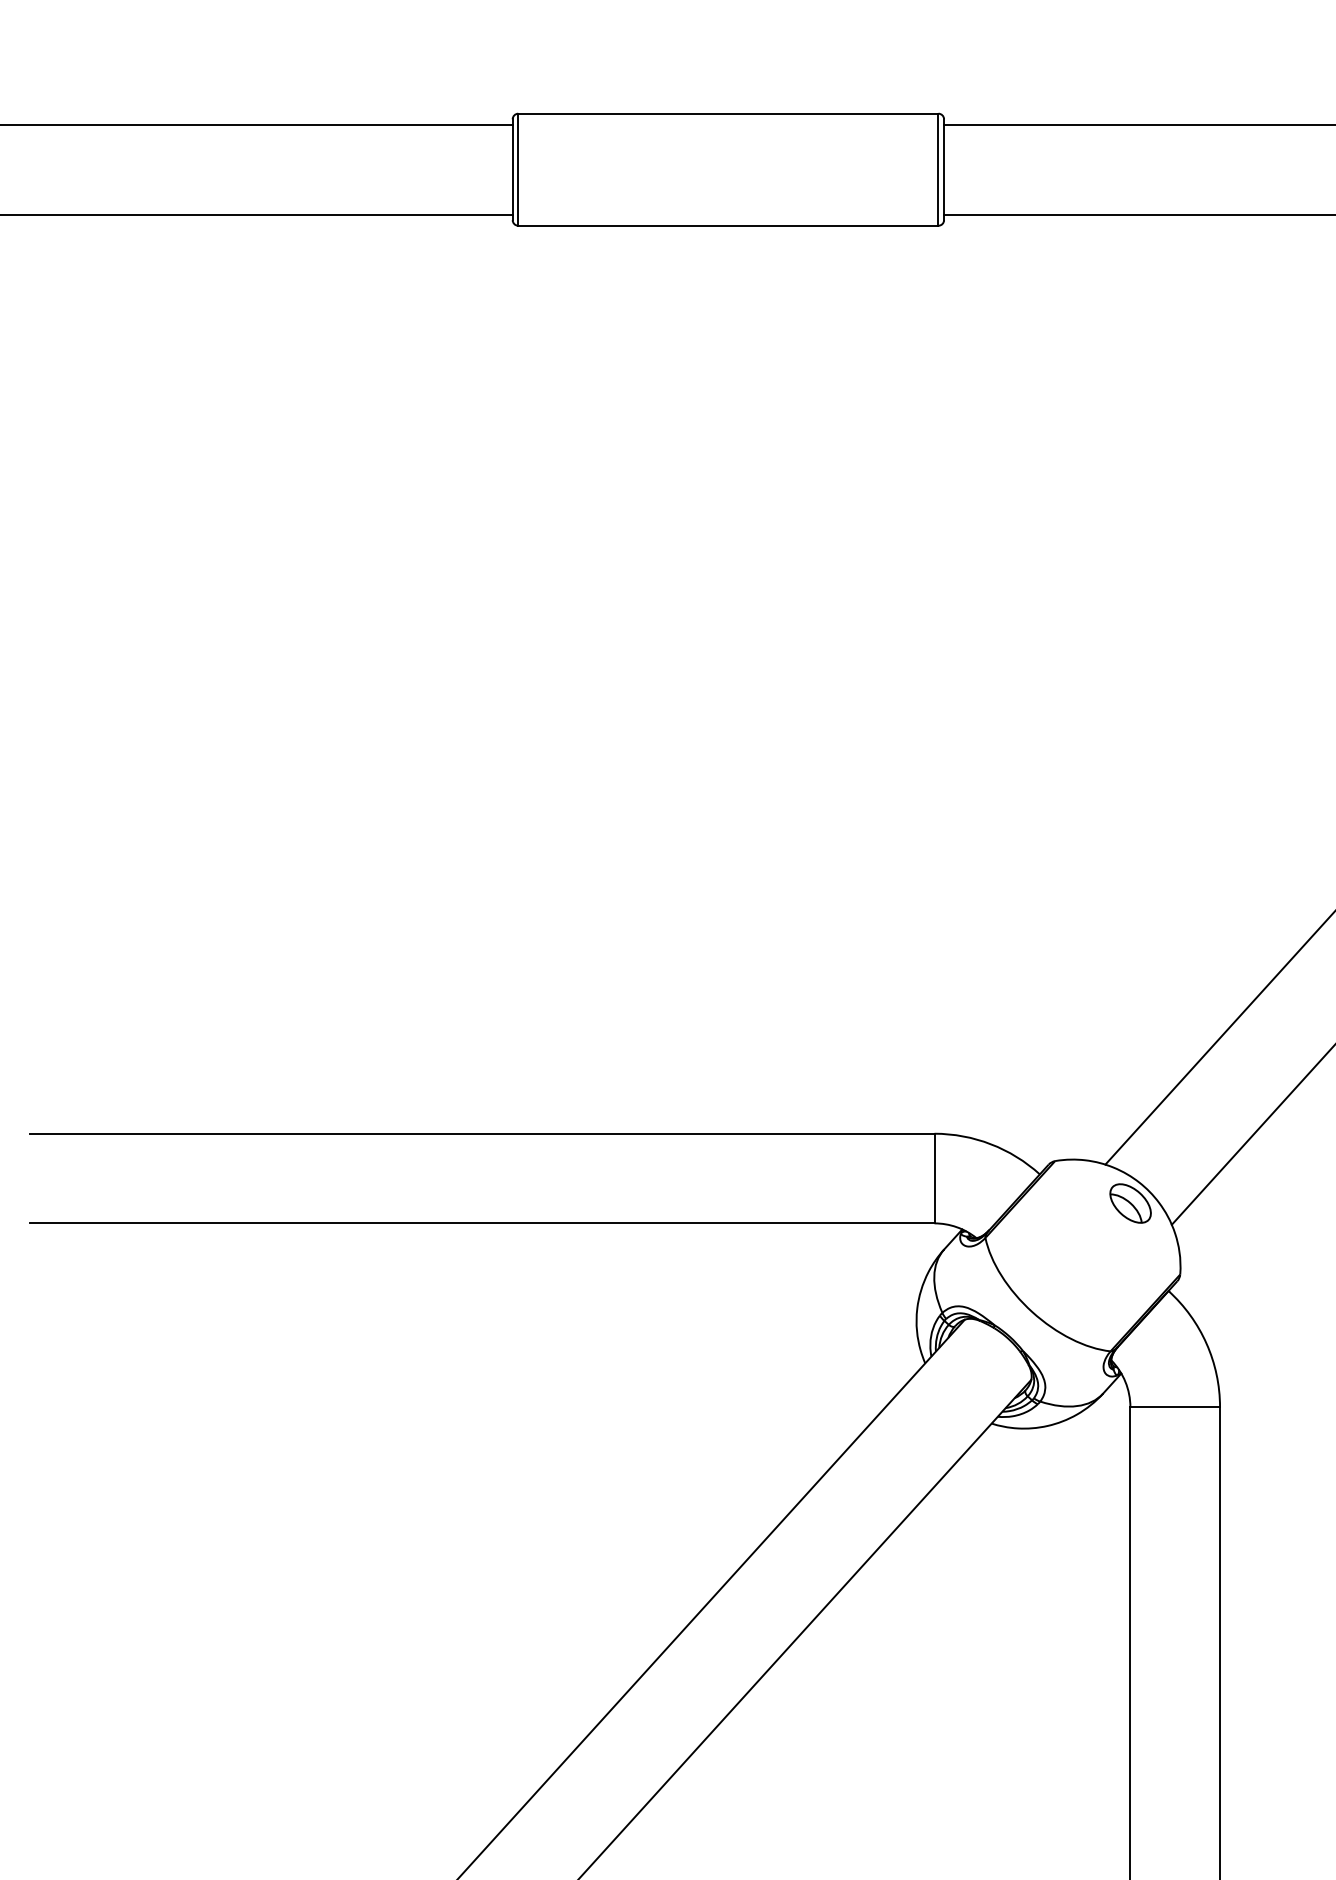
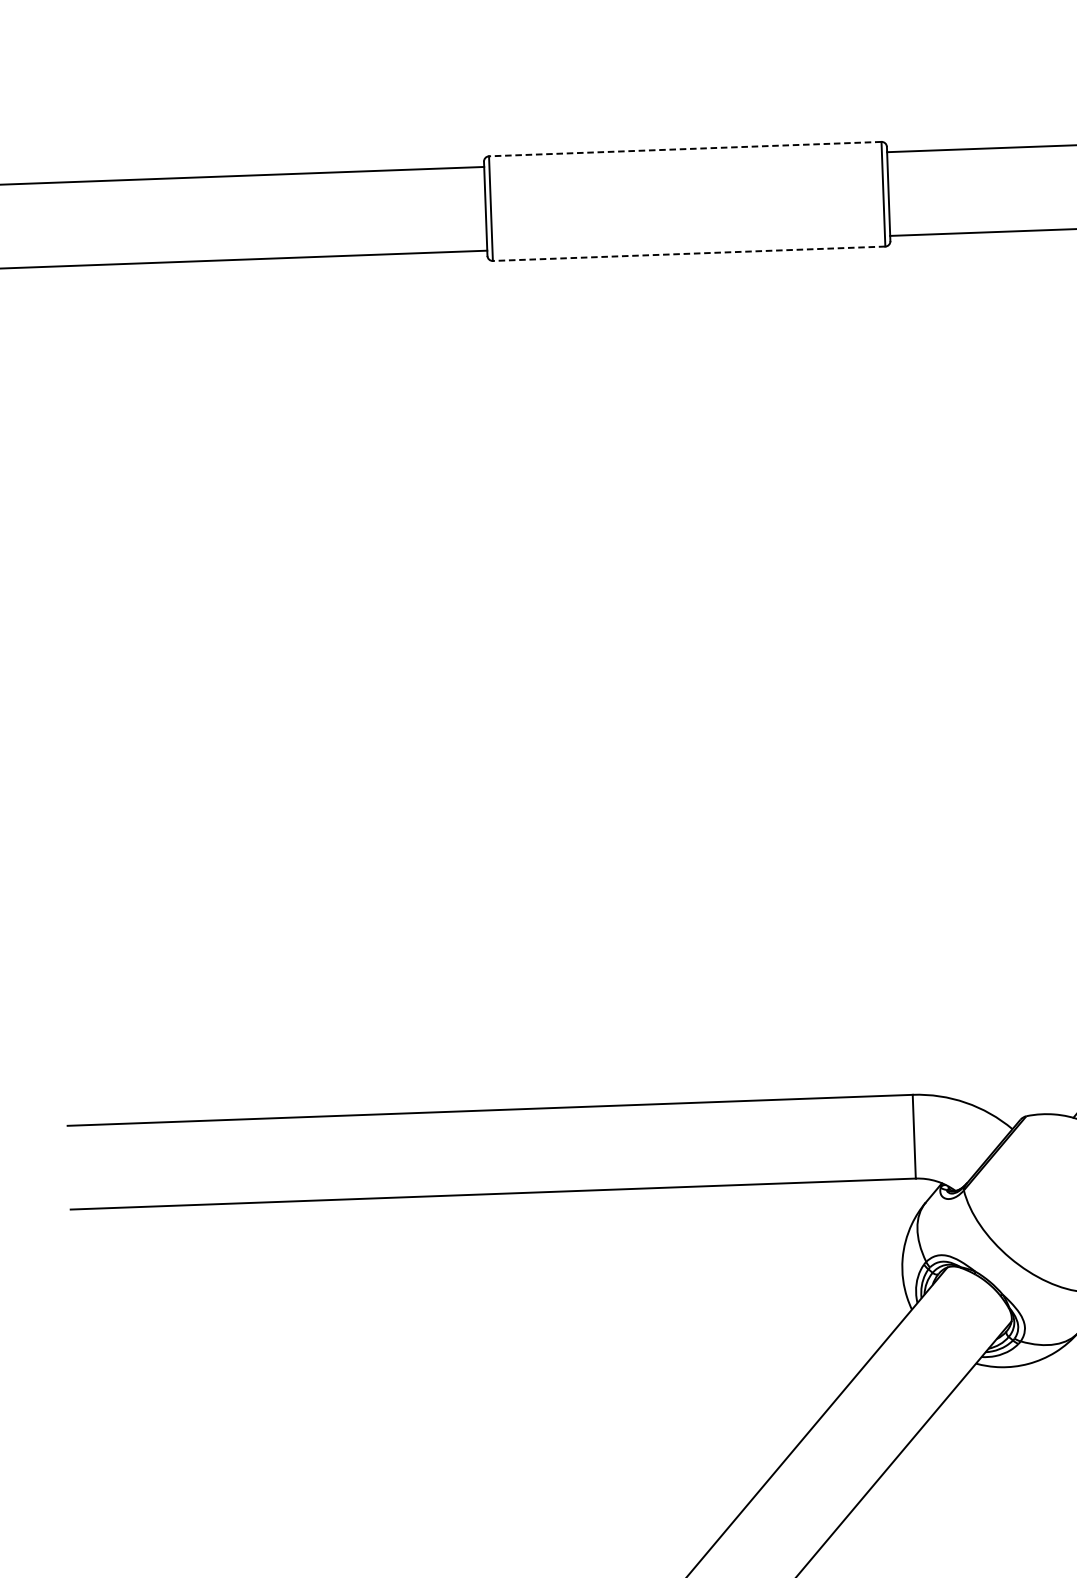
line: (727, 113) -> (684, 148), solid -> dashed
line: (727, 225) -> (688, 253), solid -> dashed

